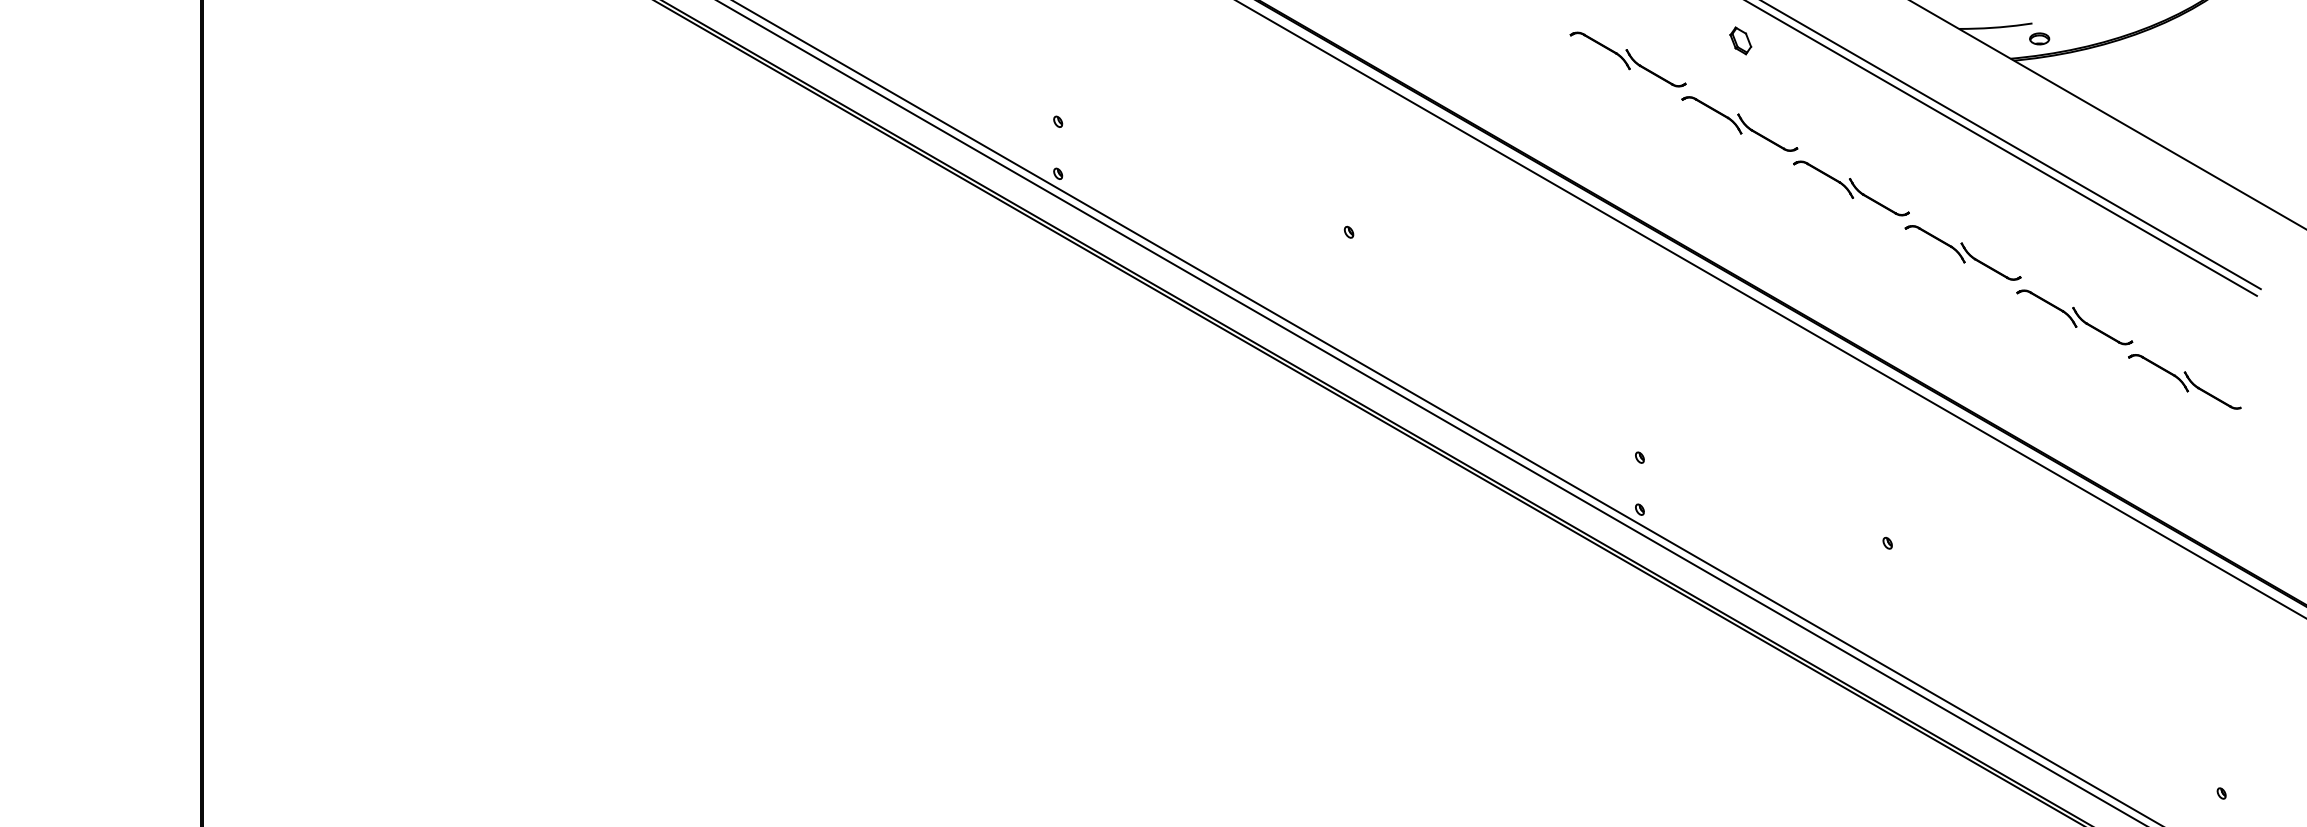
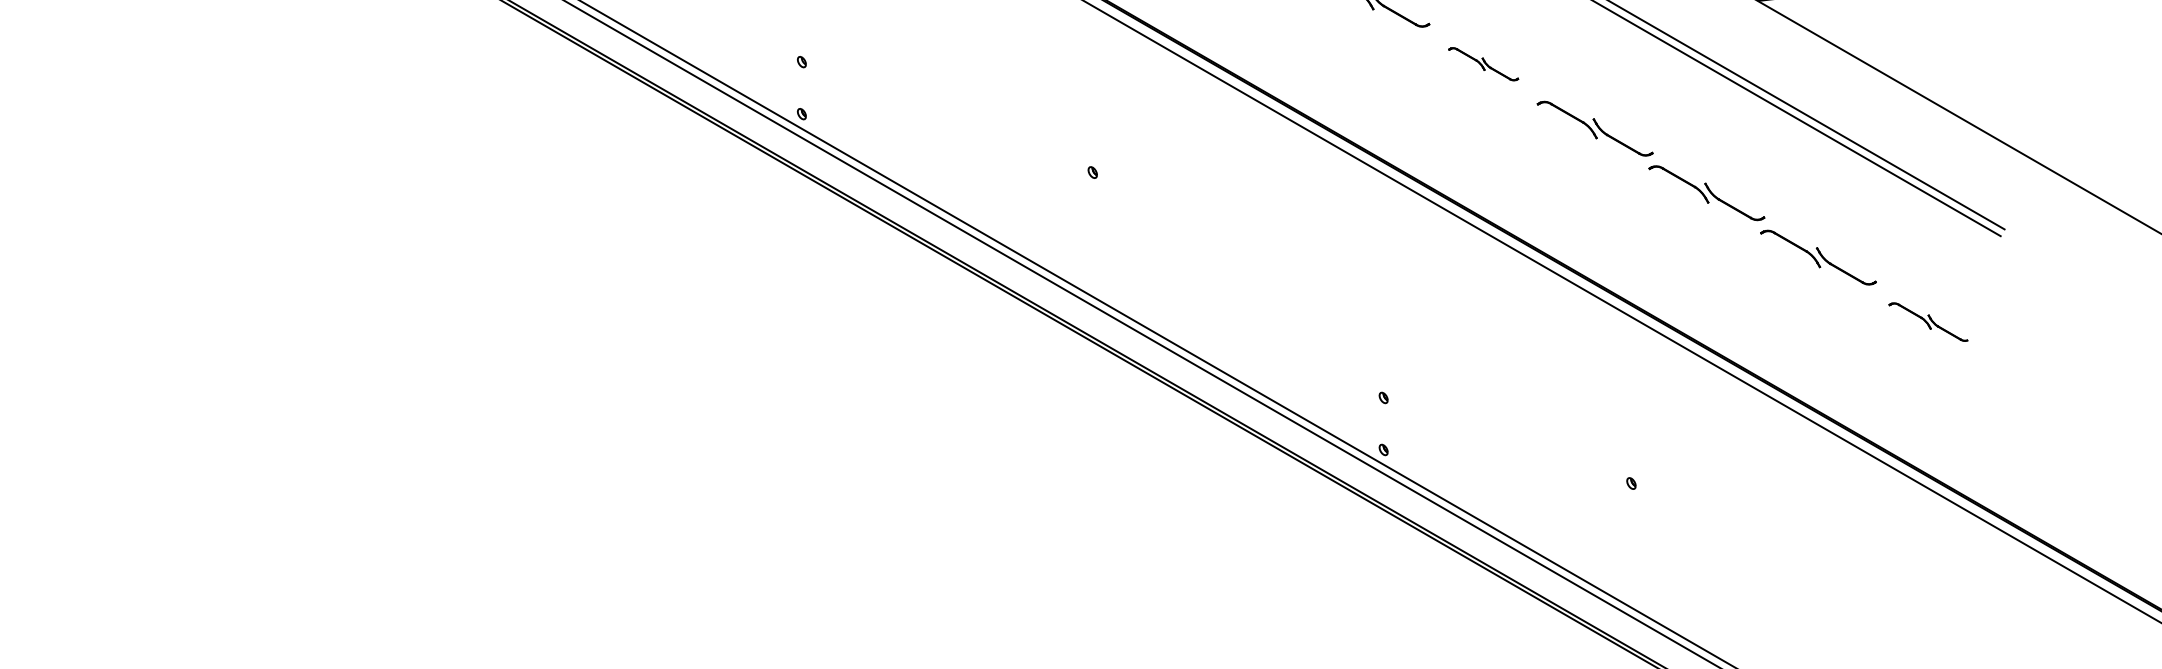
part: (1739, 123) -> (1483, 63), size x0.6
part: (2184, 381) -> (1928, 321), size x0.7

